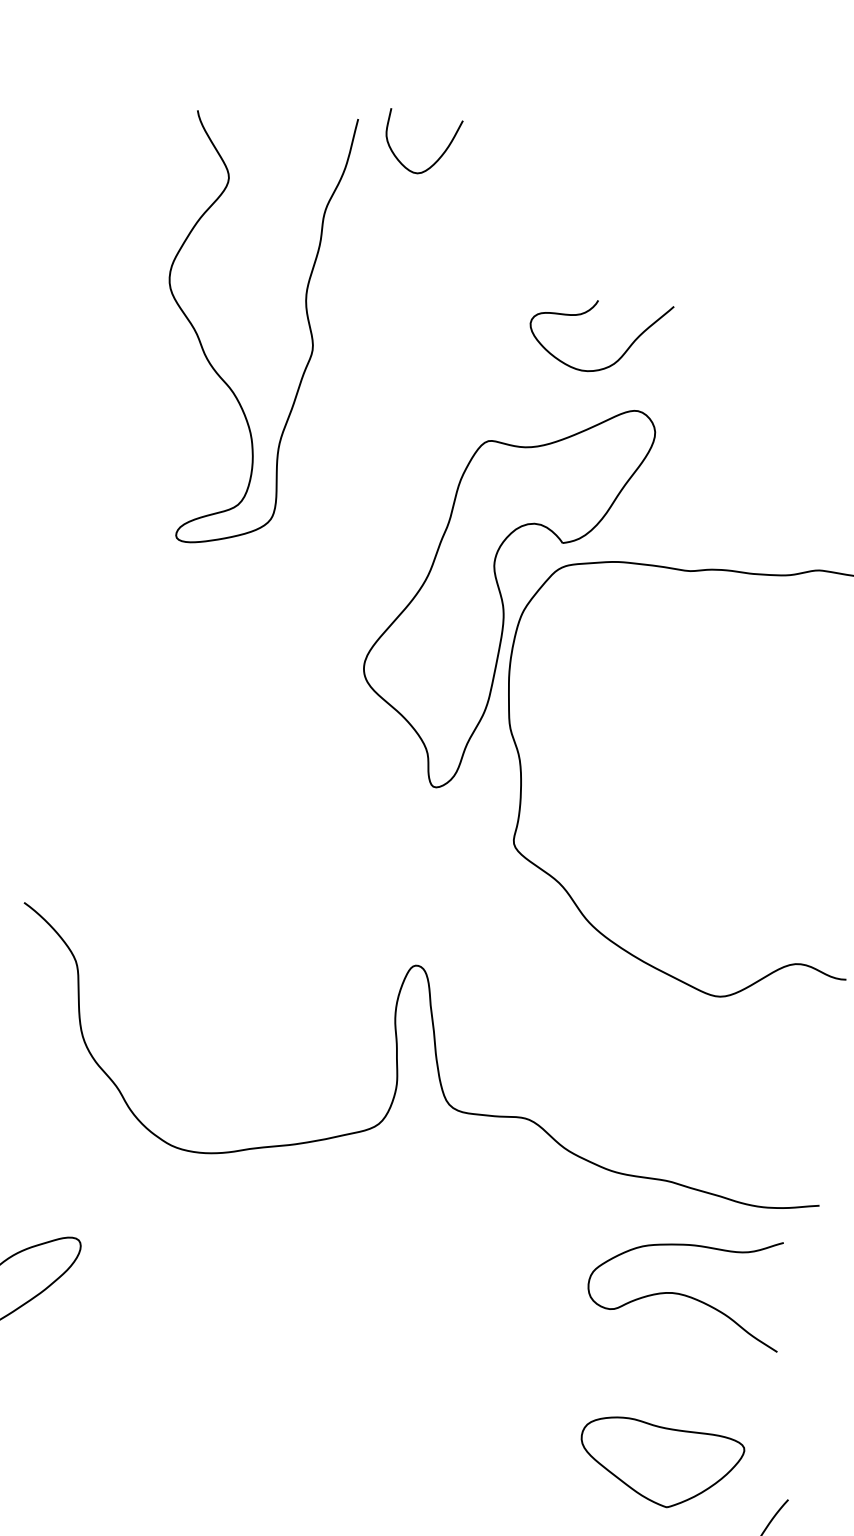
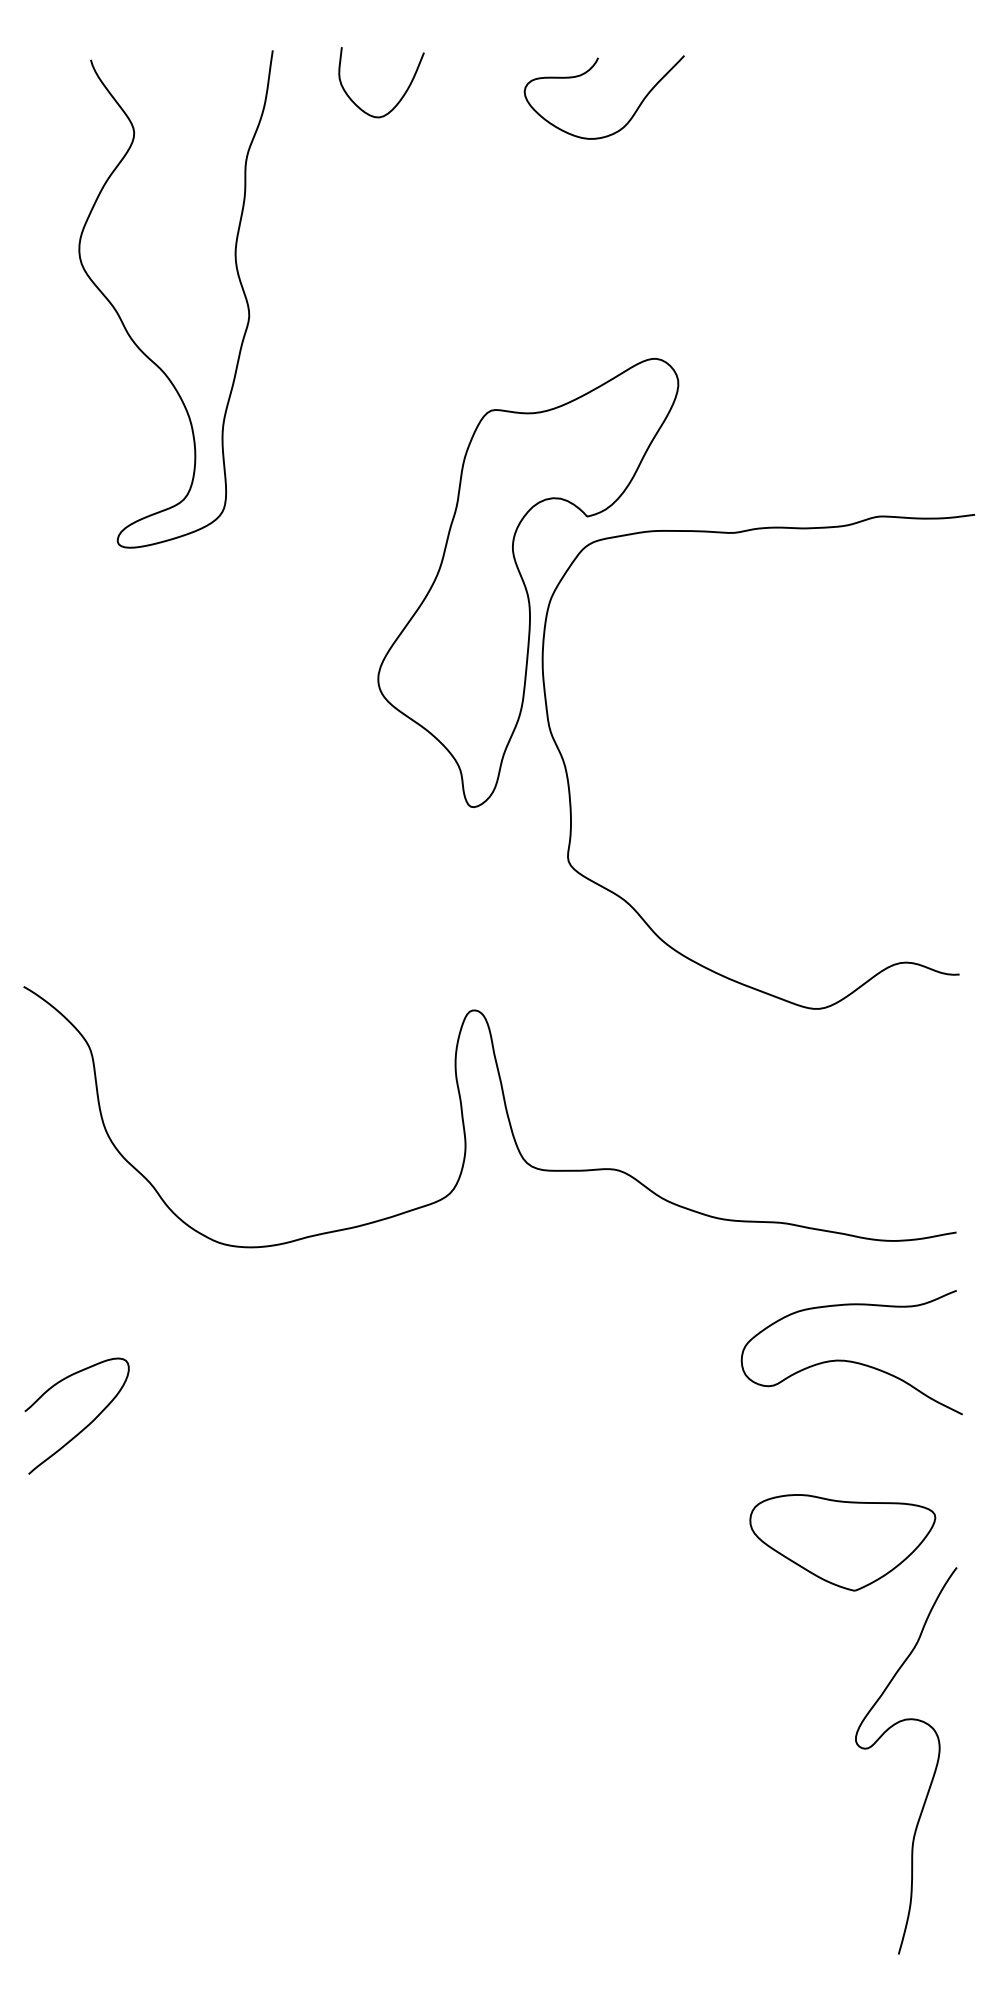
curve: (586, 313) -> (586, 73), moved
curve: (202, 345) -> (124, 324), moved
curve: (684, 1294) -> (851, 1360), moved
part: (660, 1463) -> (842, 1542), moved

